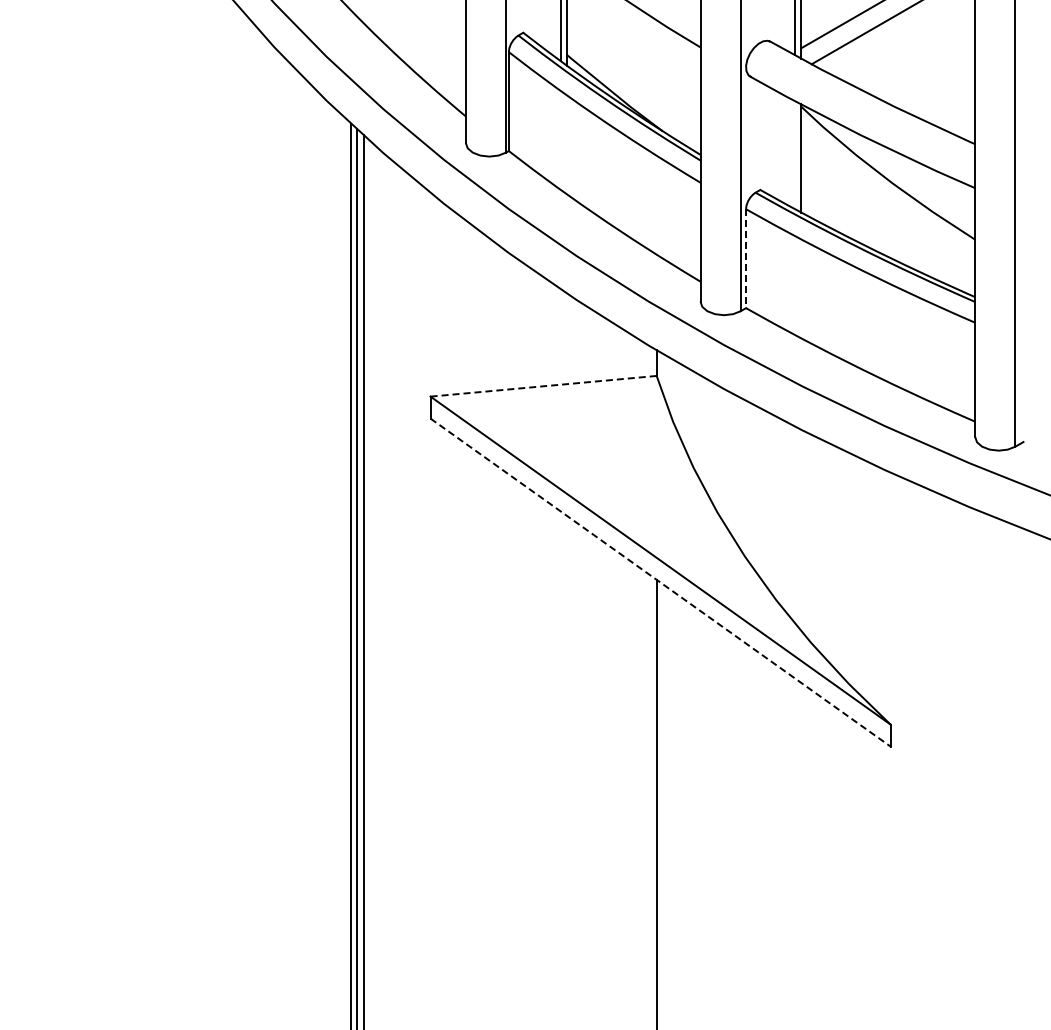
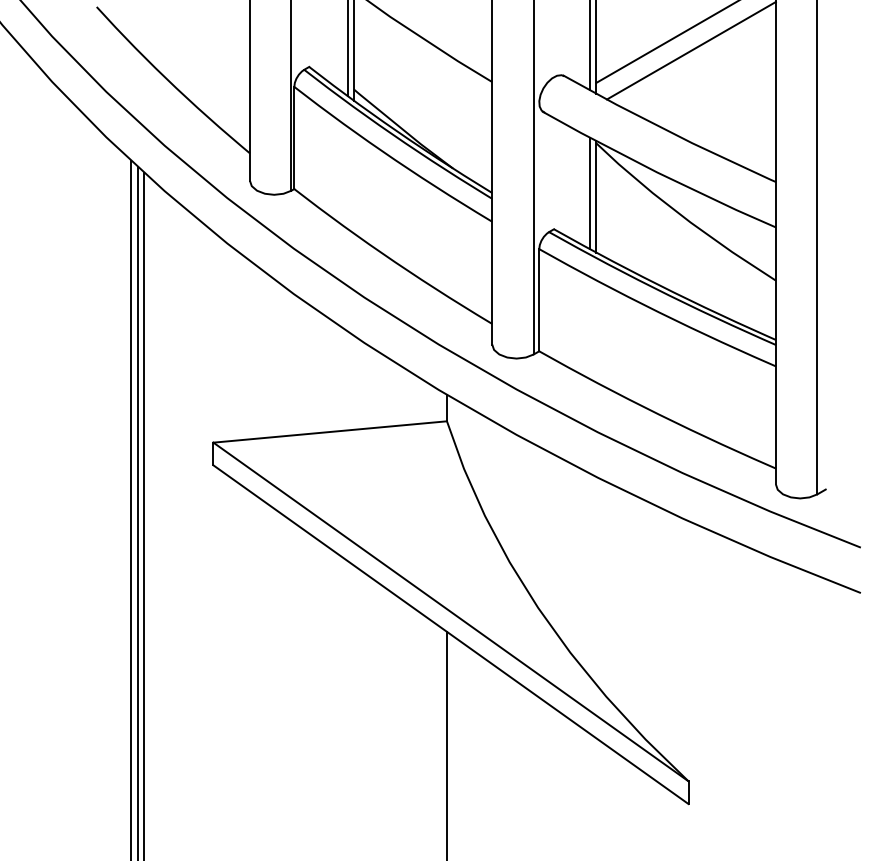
line: (795, 155) -> (590, 193), added
line: (746, 259) -> (539, 301), dashed -> solid
line: (543, 386) -> (330, 432), dashed -> solid
line: (660, 582) -> (450, 634), dashed -> solid

